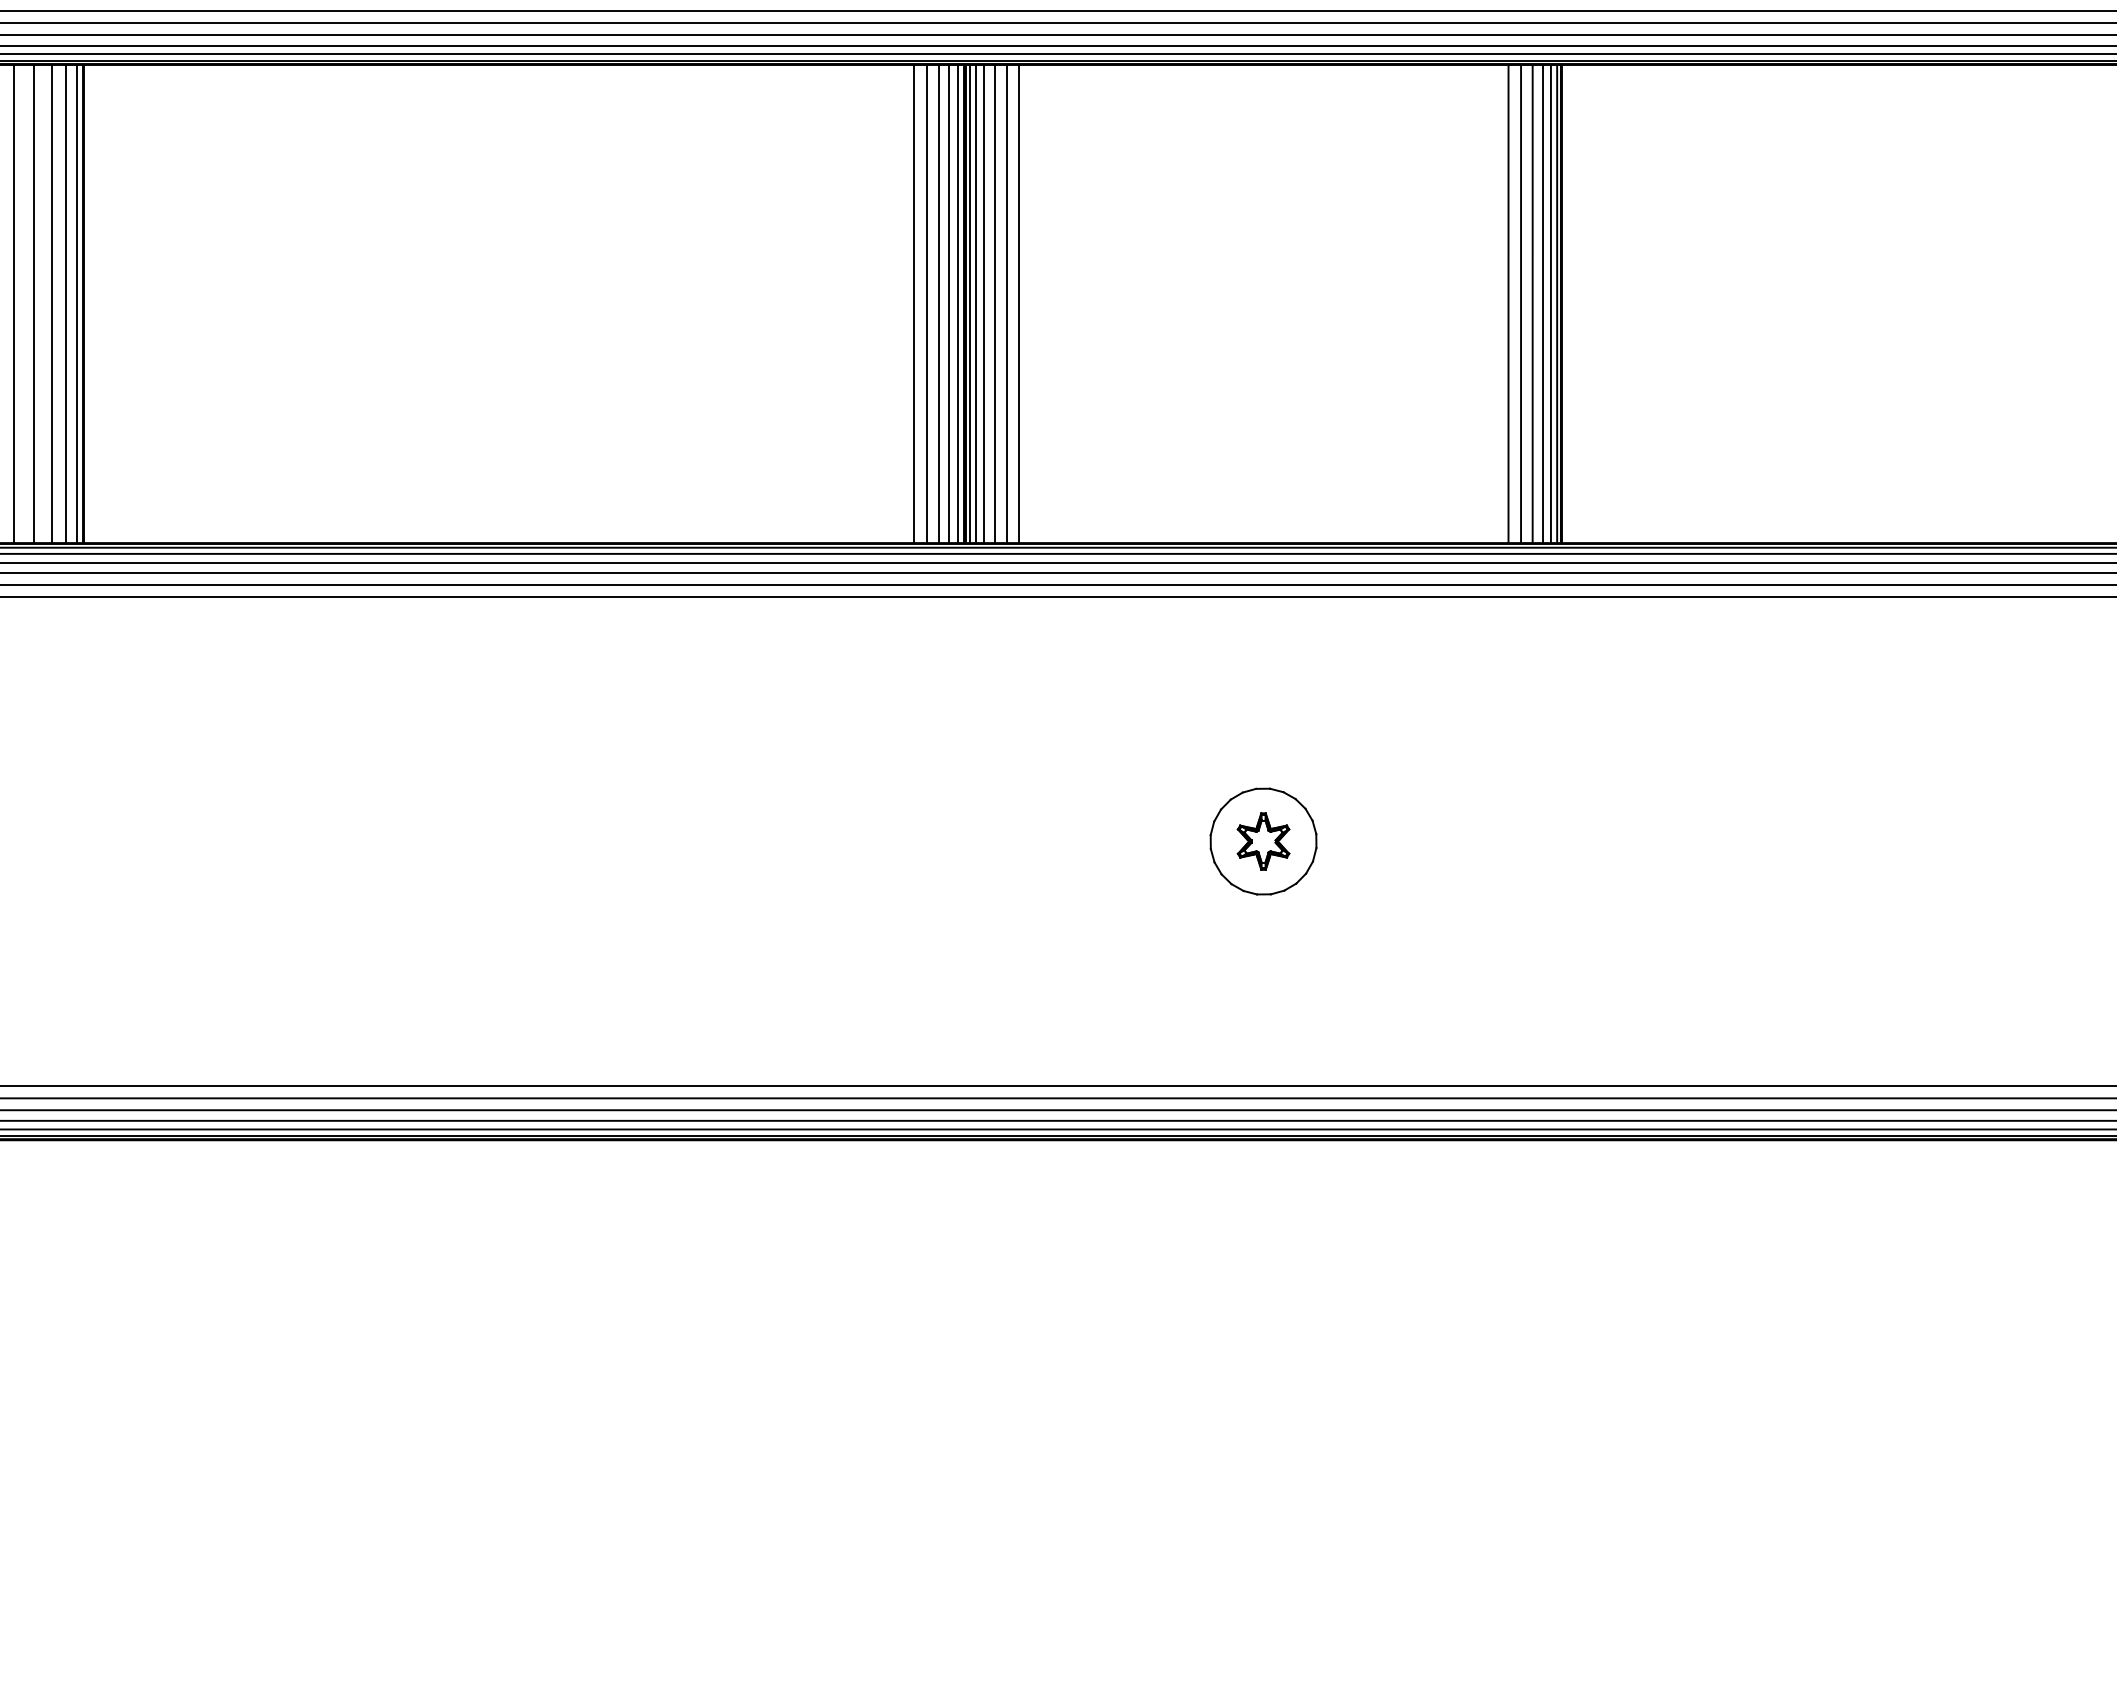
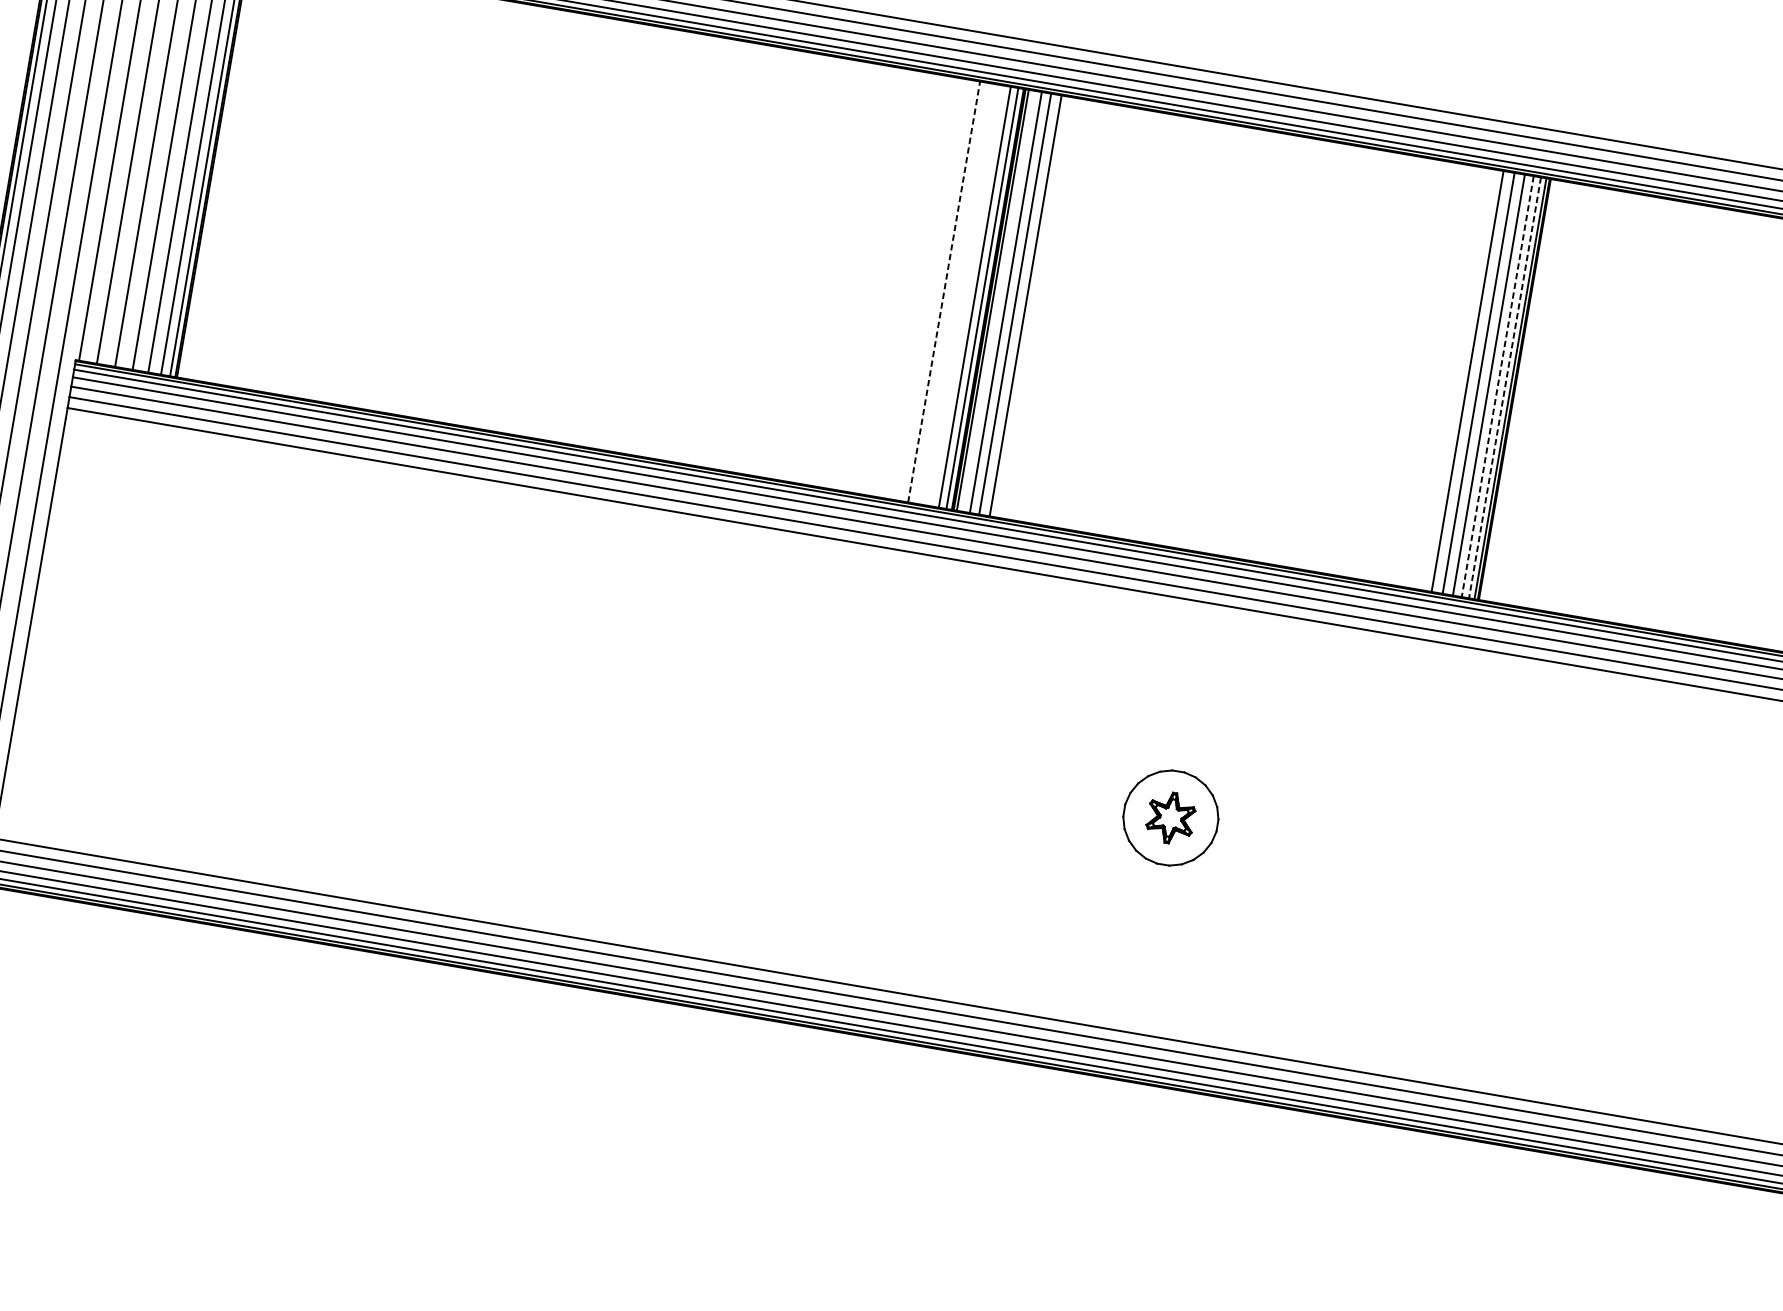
line: (914, 304) -> (944, 292), solid -> dashed
line: (926, 304) -> (954, 294), removed
line: (938, 304) -> (965, 295), removed
line: (975, 304) -> (997, 301), removed
line: (1019, 304) -> (1036, 308), removed
line: (1542, 304) -> (1497, 386), solid -> dashed
line: (1550, 304) -> (1504, 388), solid -> dashed

